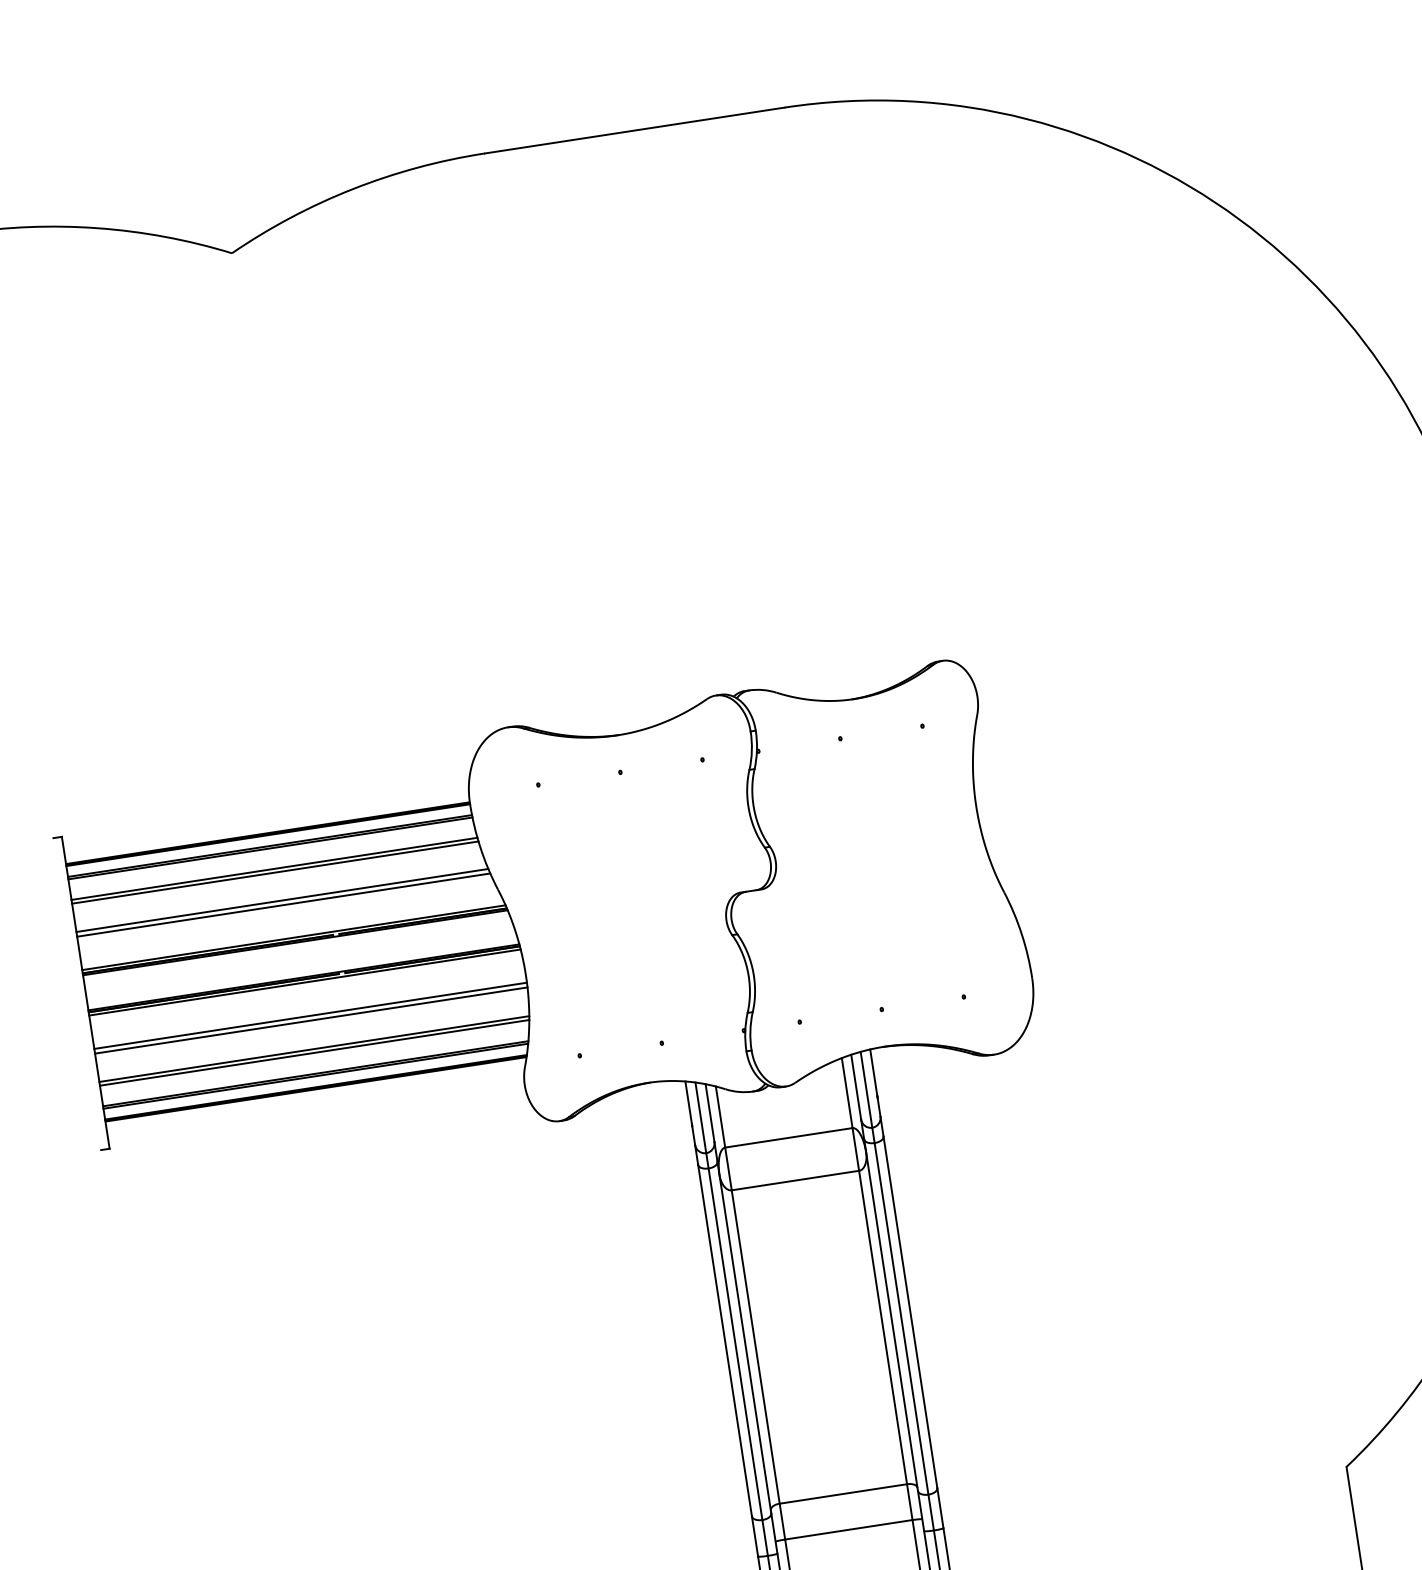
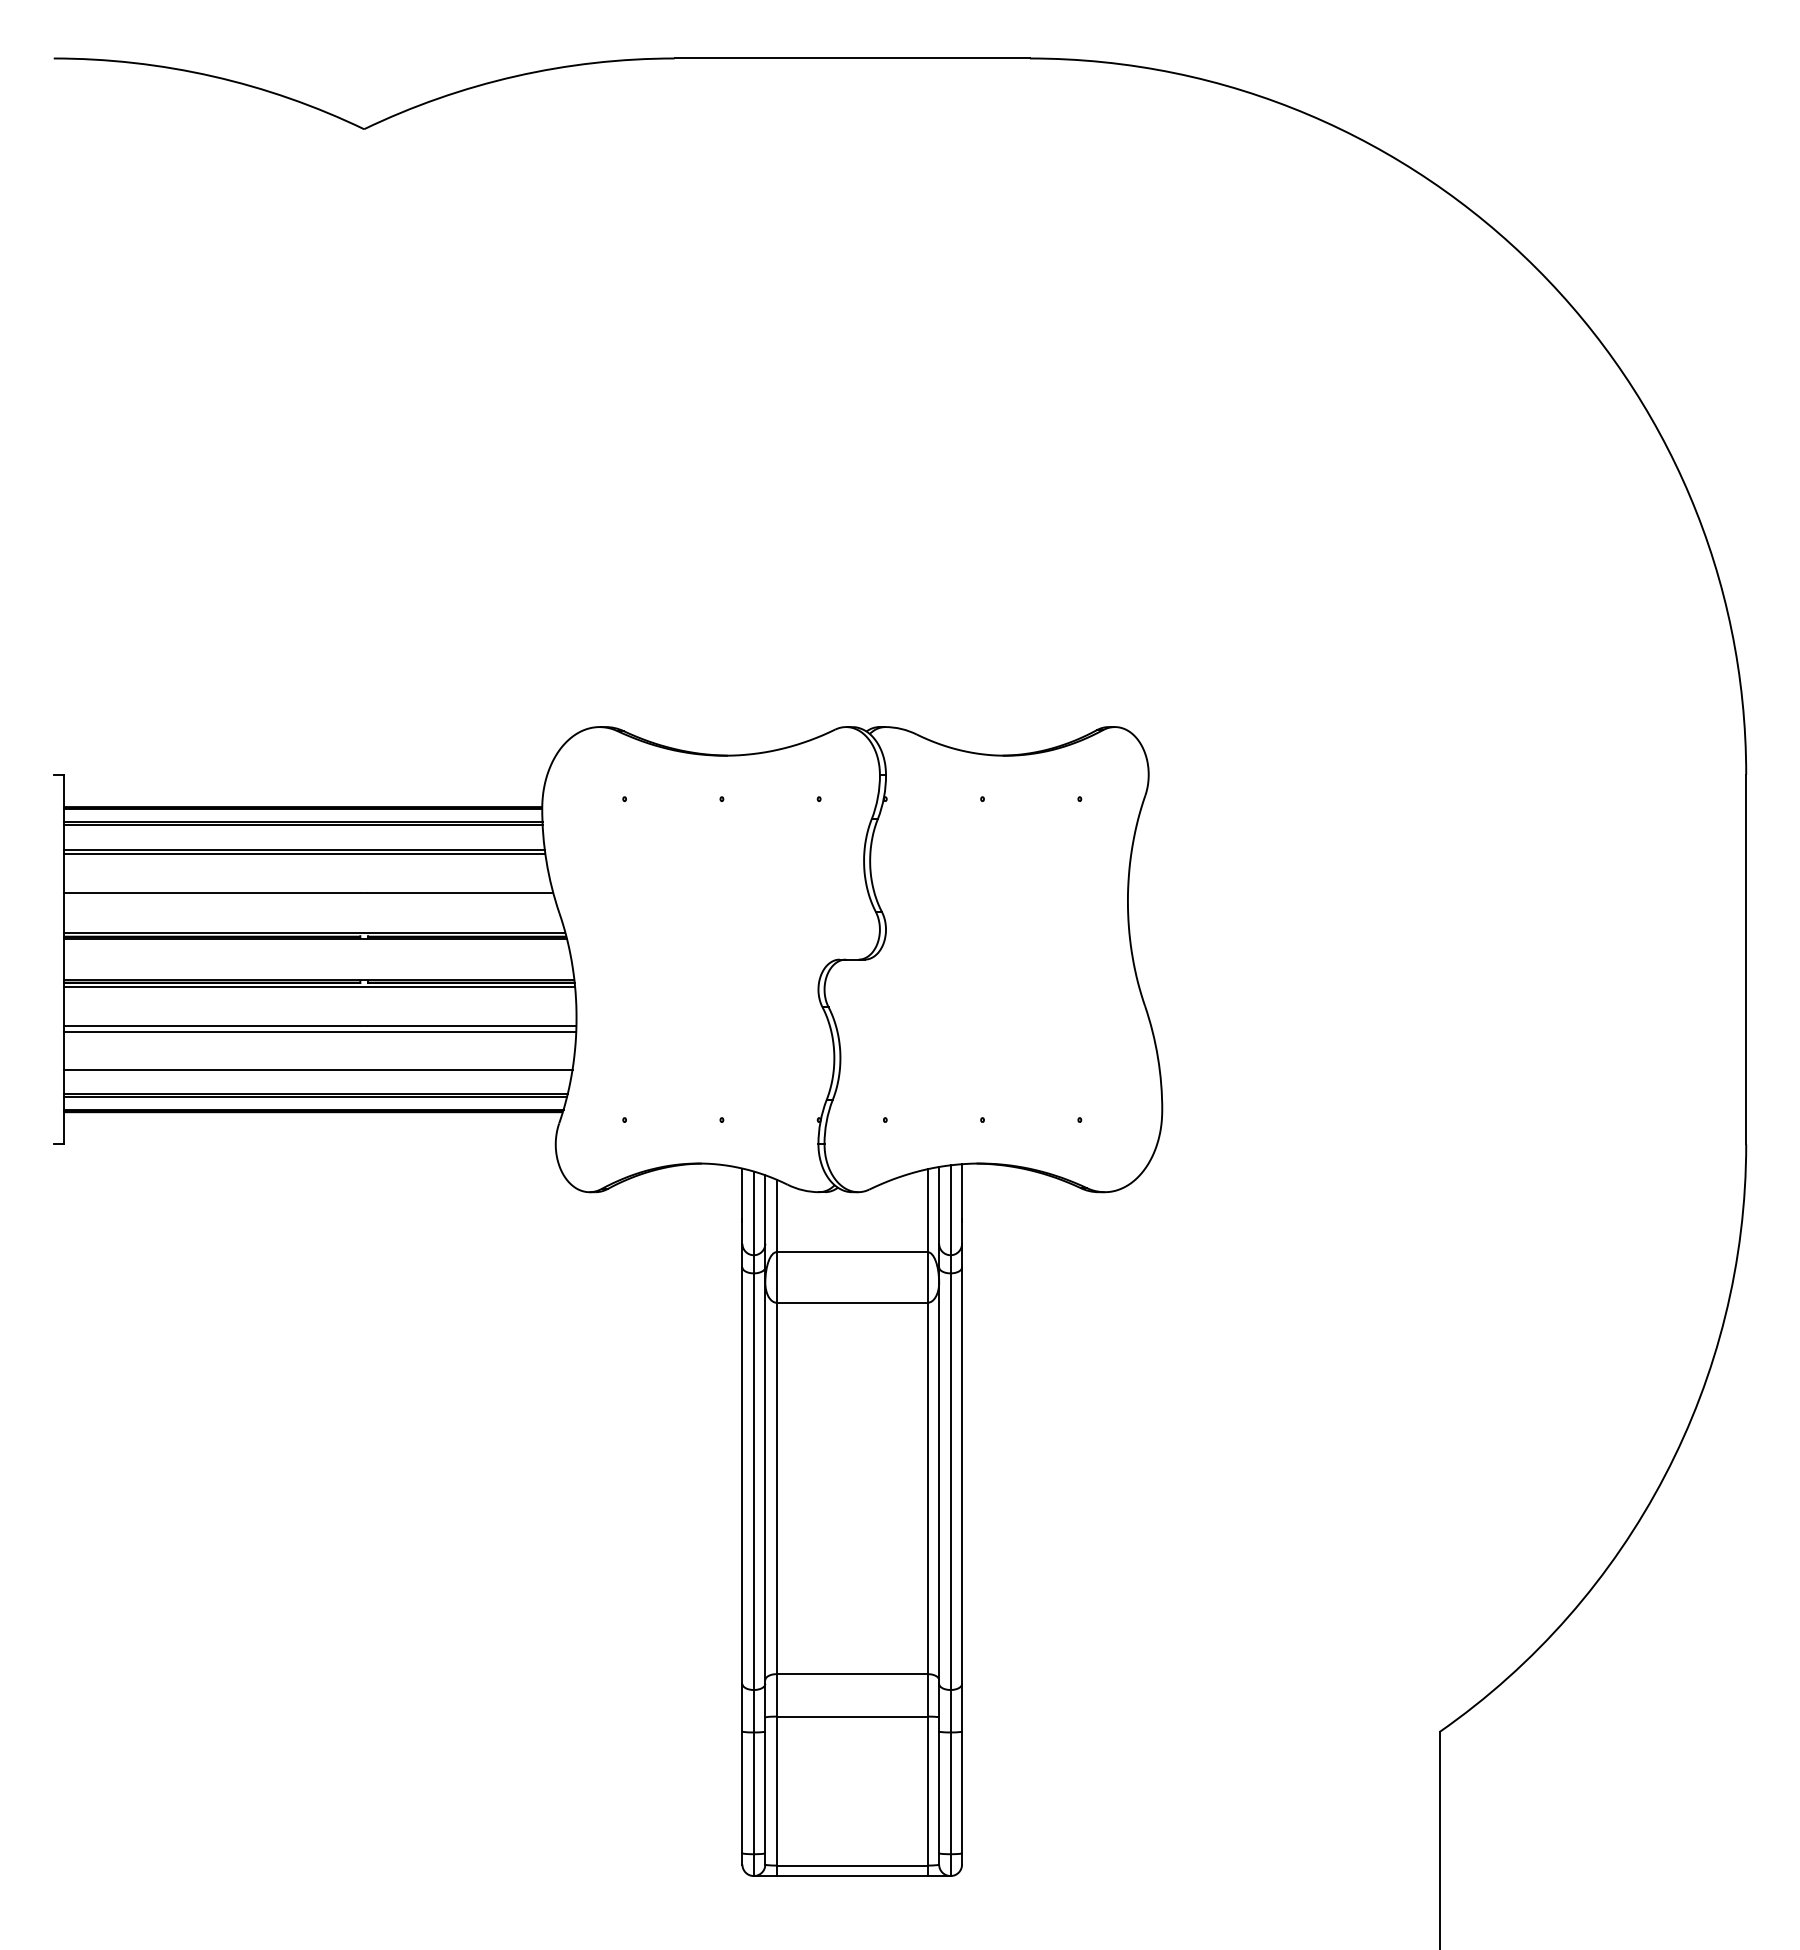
line: (282, 900) -> (307, 887), removed
line: (314, 1049) -> (318, 1065), removed

